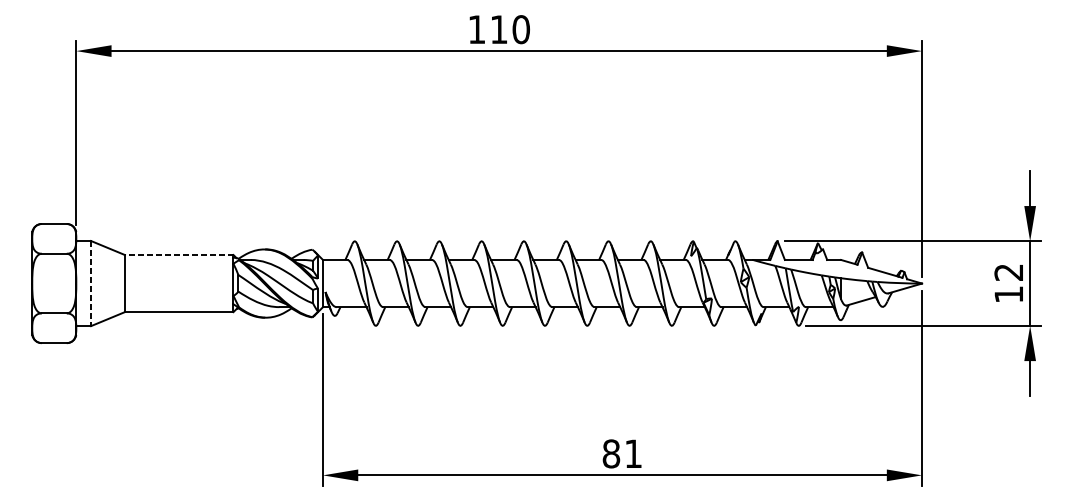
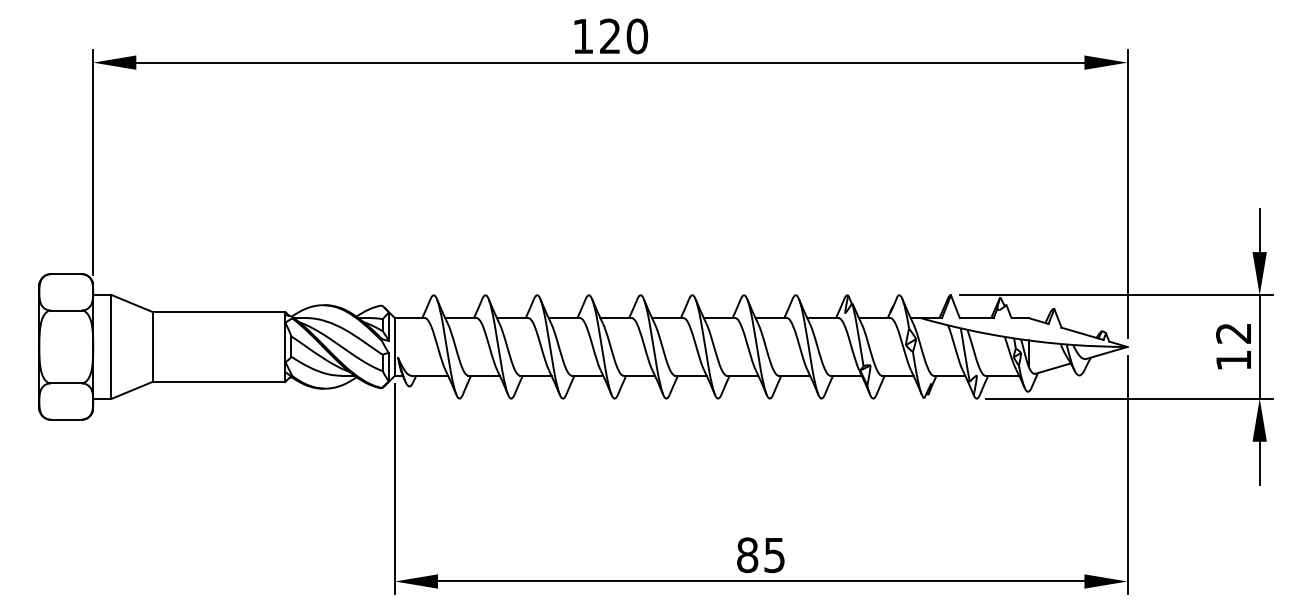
text: (498, 28) -> (609, 35), 110 -> 120
line: (178, 255) -> (218, 312), dashed -> solid
line: (91, 284) -> (111, 347), dashed -> solid
text: (633, 454) -> (774, 555), 81 -> 85

